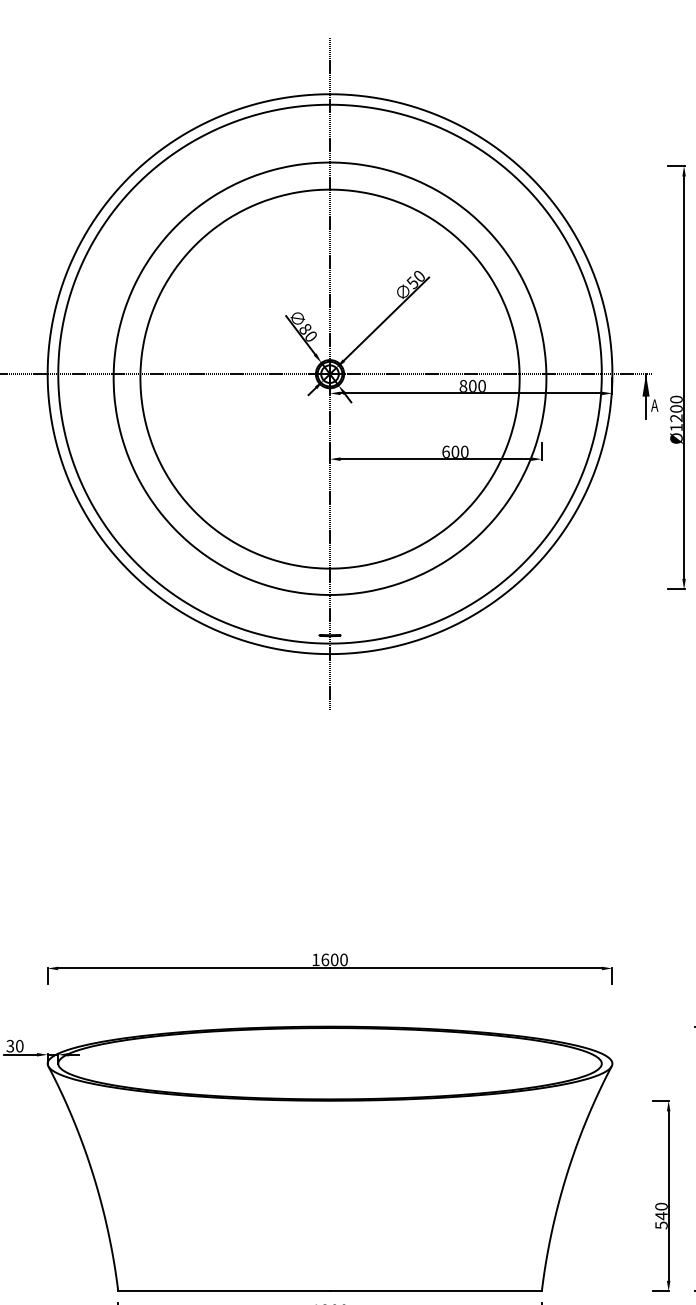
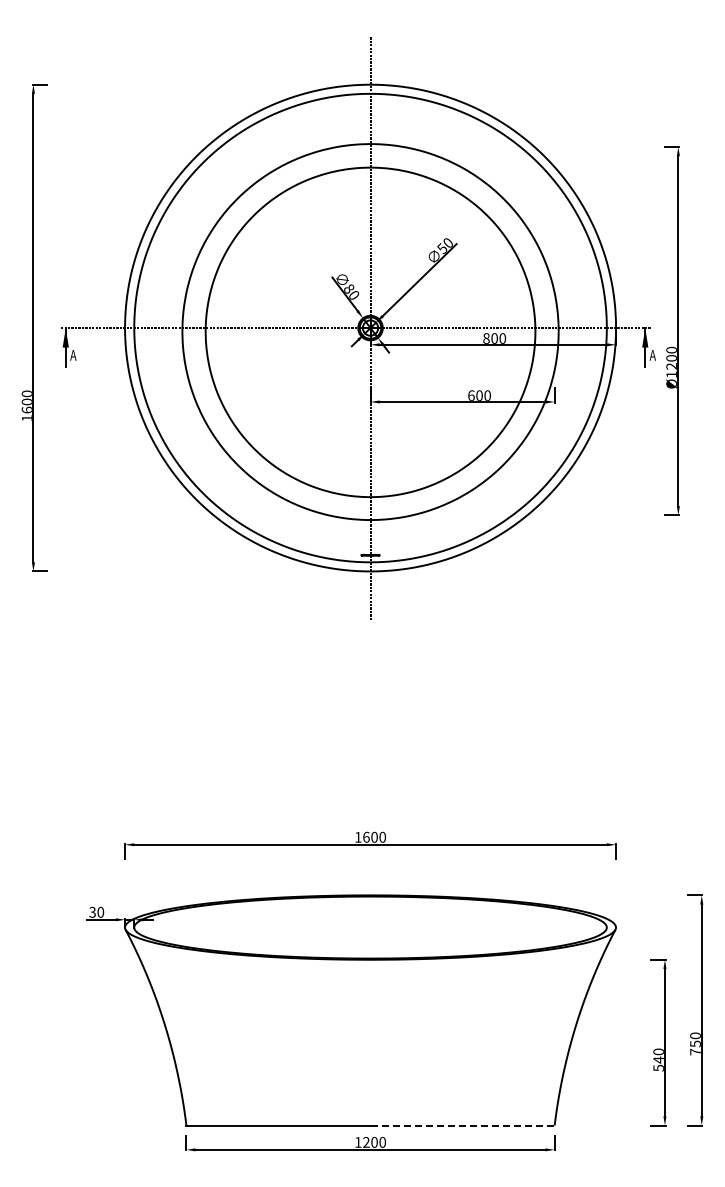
line: (436, 1291) -> (463, 1125), solid -> dashed

